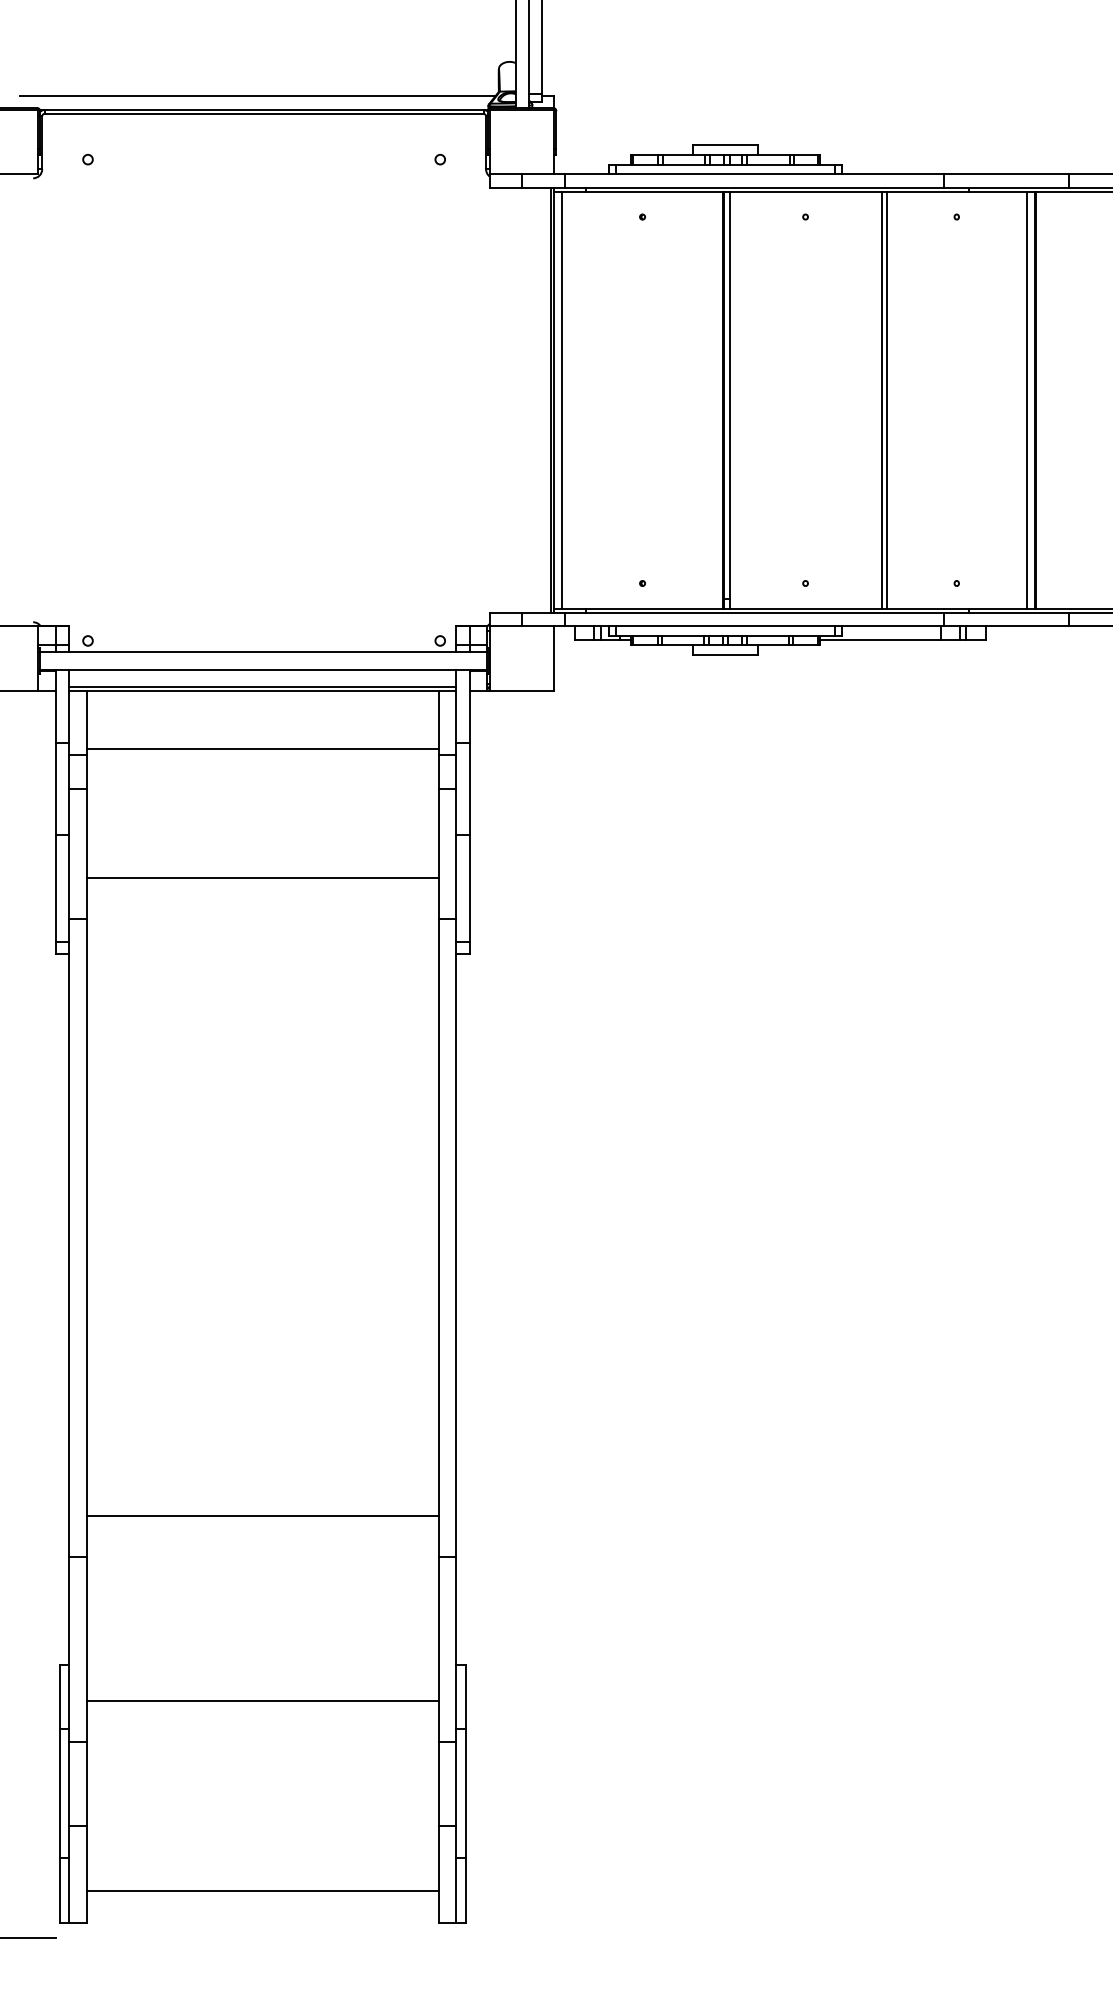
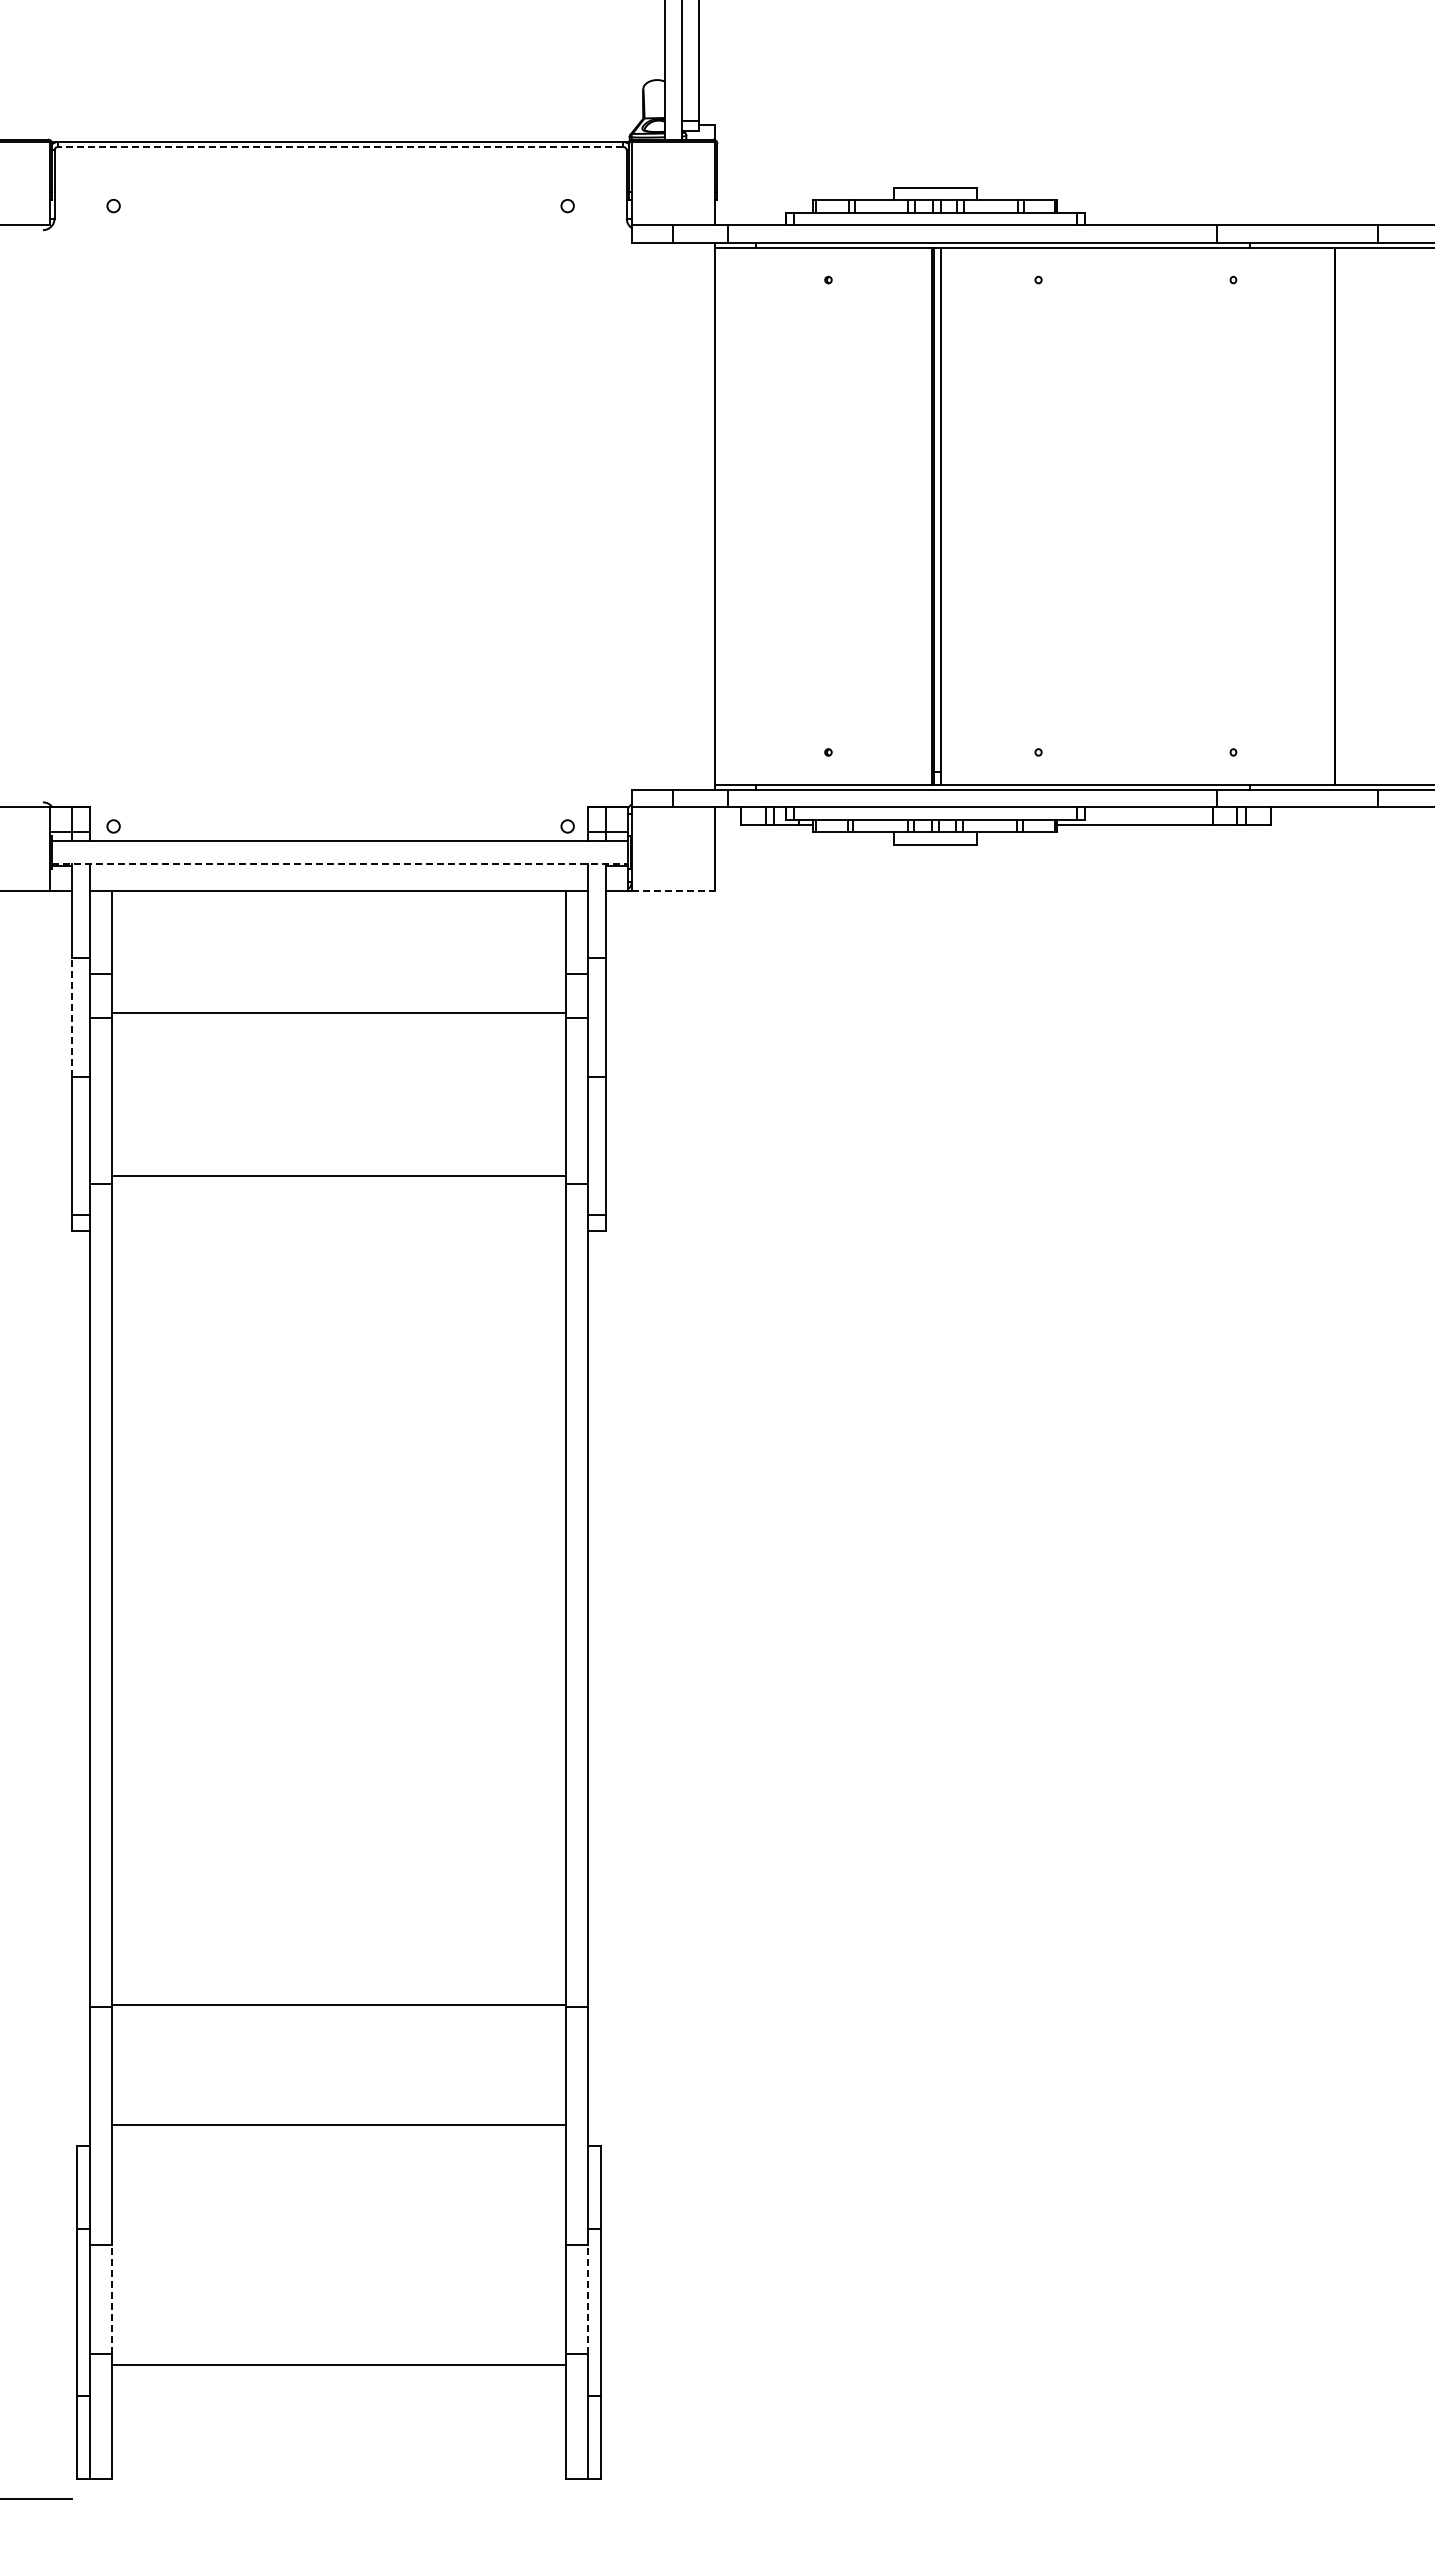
line: (257, 96) -> (332, 124), removed
line: (264, 114) -> (340, 147), solid -> dashed
line: (550, 399) -> (709, 515), removed
line: (561, 399) -> (724, 515), removed
line: (881, 399) -> (1136, 515), removed
line: (886, 399) -> (1143, 515), removed
line: (1026, 399) -> (1323, 515), removed
line: (264, 669) -> (340, 863), solid -> dashed
line: (262, 686) -> (338, 885), removed
line: (522, 690) -> (673, 890), solid -> dashed
line: (262, 748) -> (338, 1013), moved
line: (56, 788) -> (72, 1016), solid -> dashed
line: (262, 877) -> (338, 1175), moved
line: (262, 1516) -> (338, 2004), moved
line: (262, 1700) -> (338, 2124), moved
line: (86, 1783) -> (111, 2299), solid -> dashed
line: (456, 1783) -> (588, 2299), solid -> dashed
line: (262, 1890) -> (338, 2365), moved

